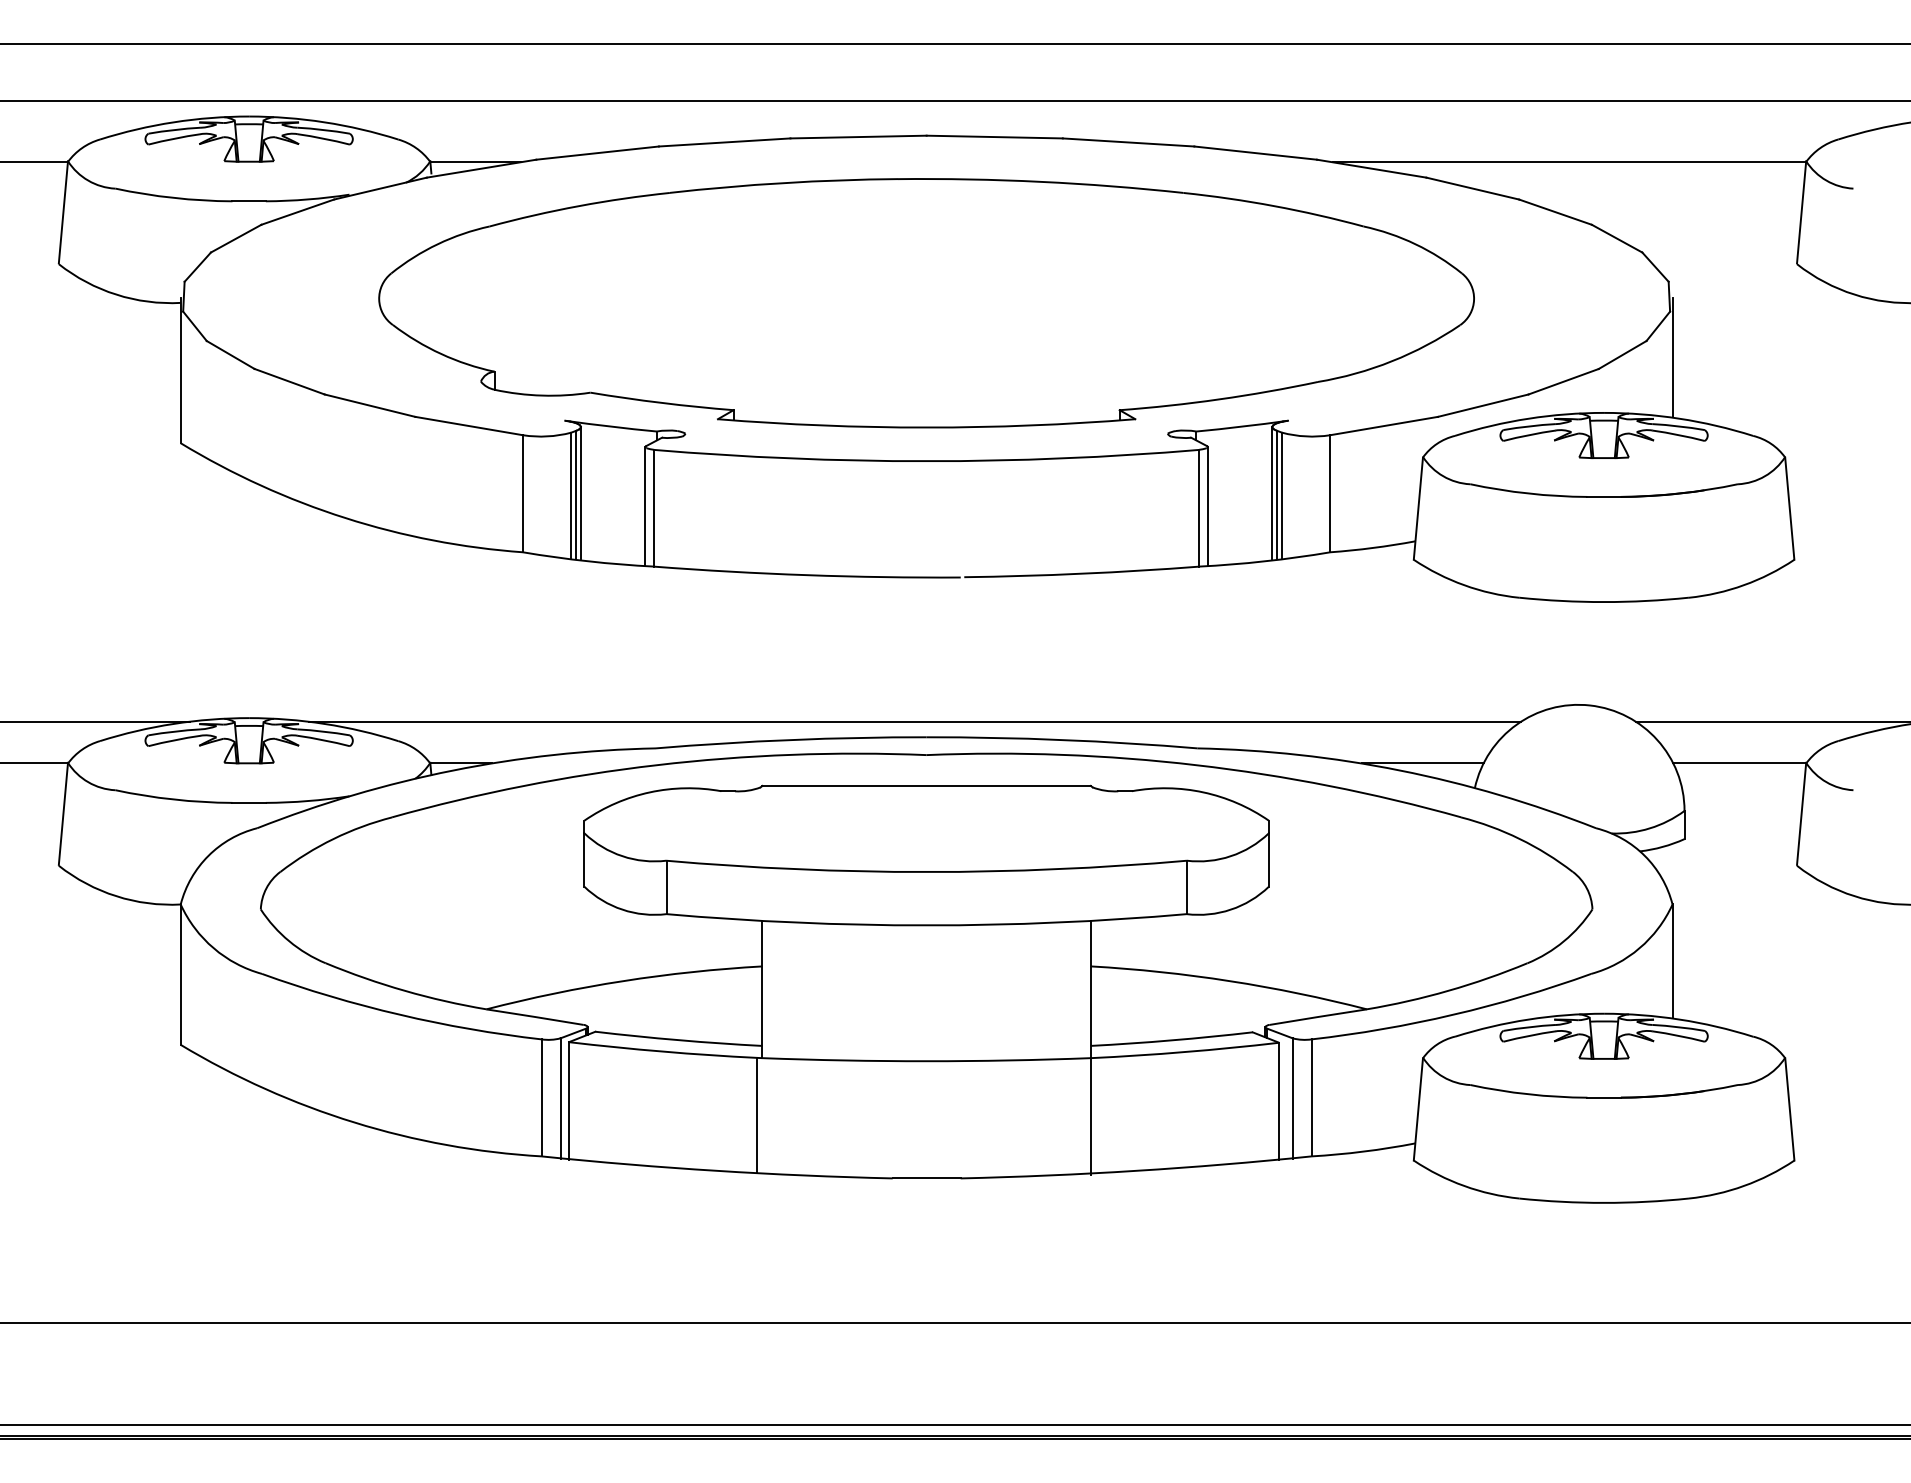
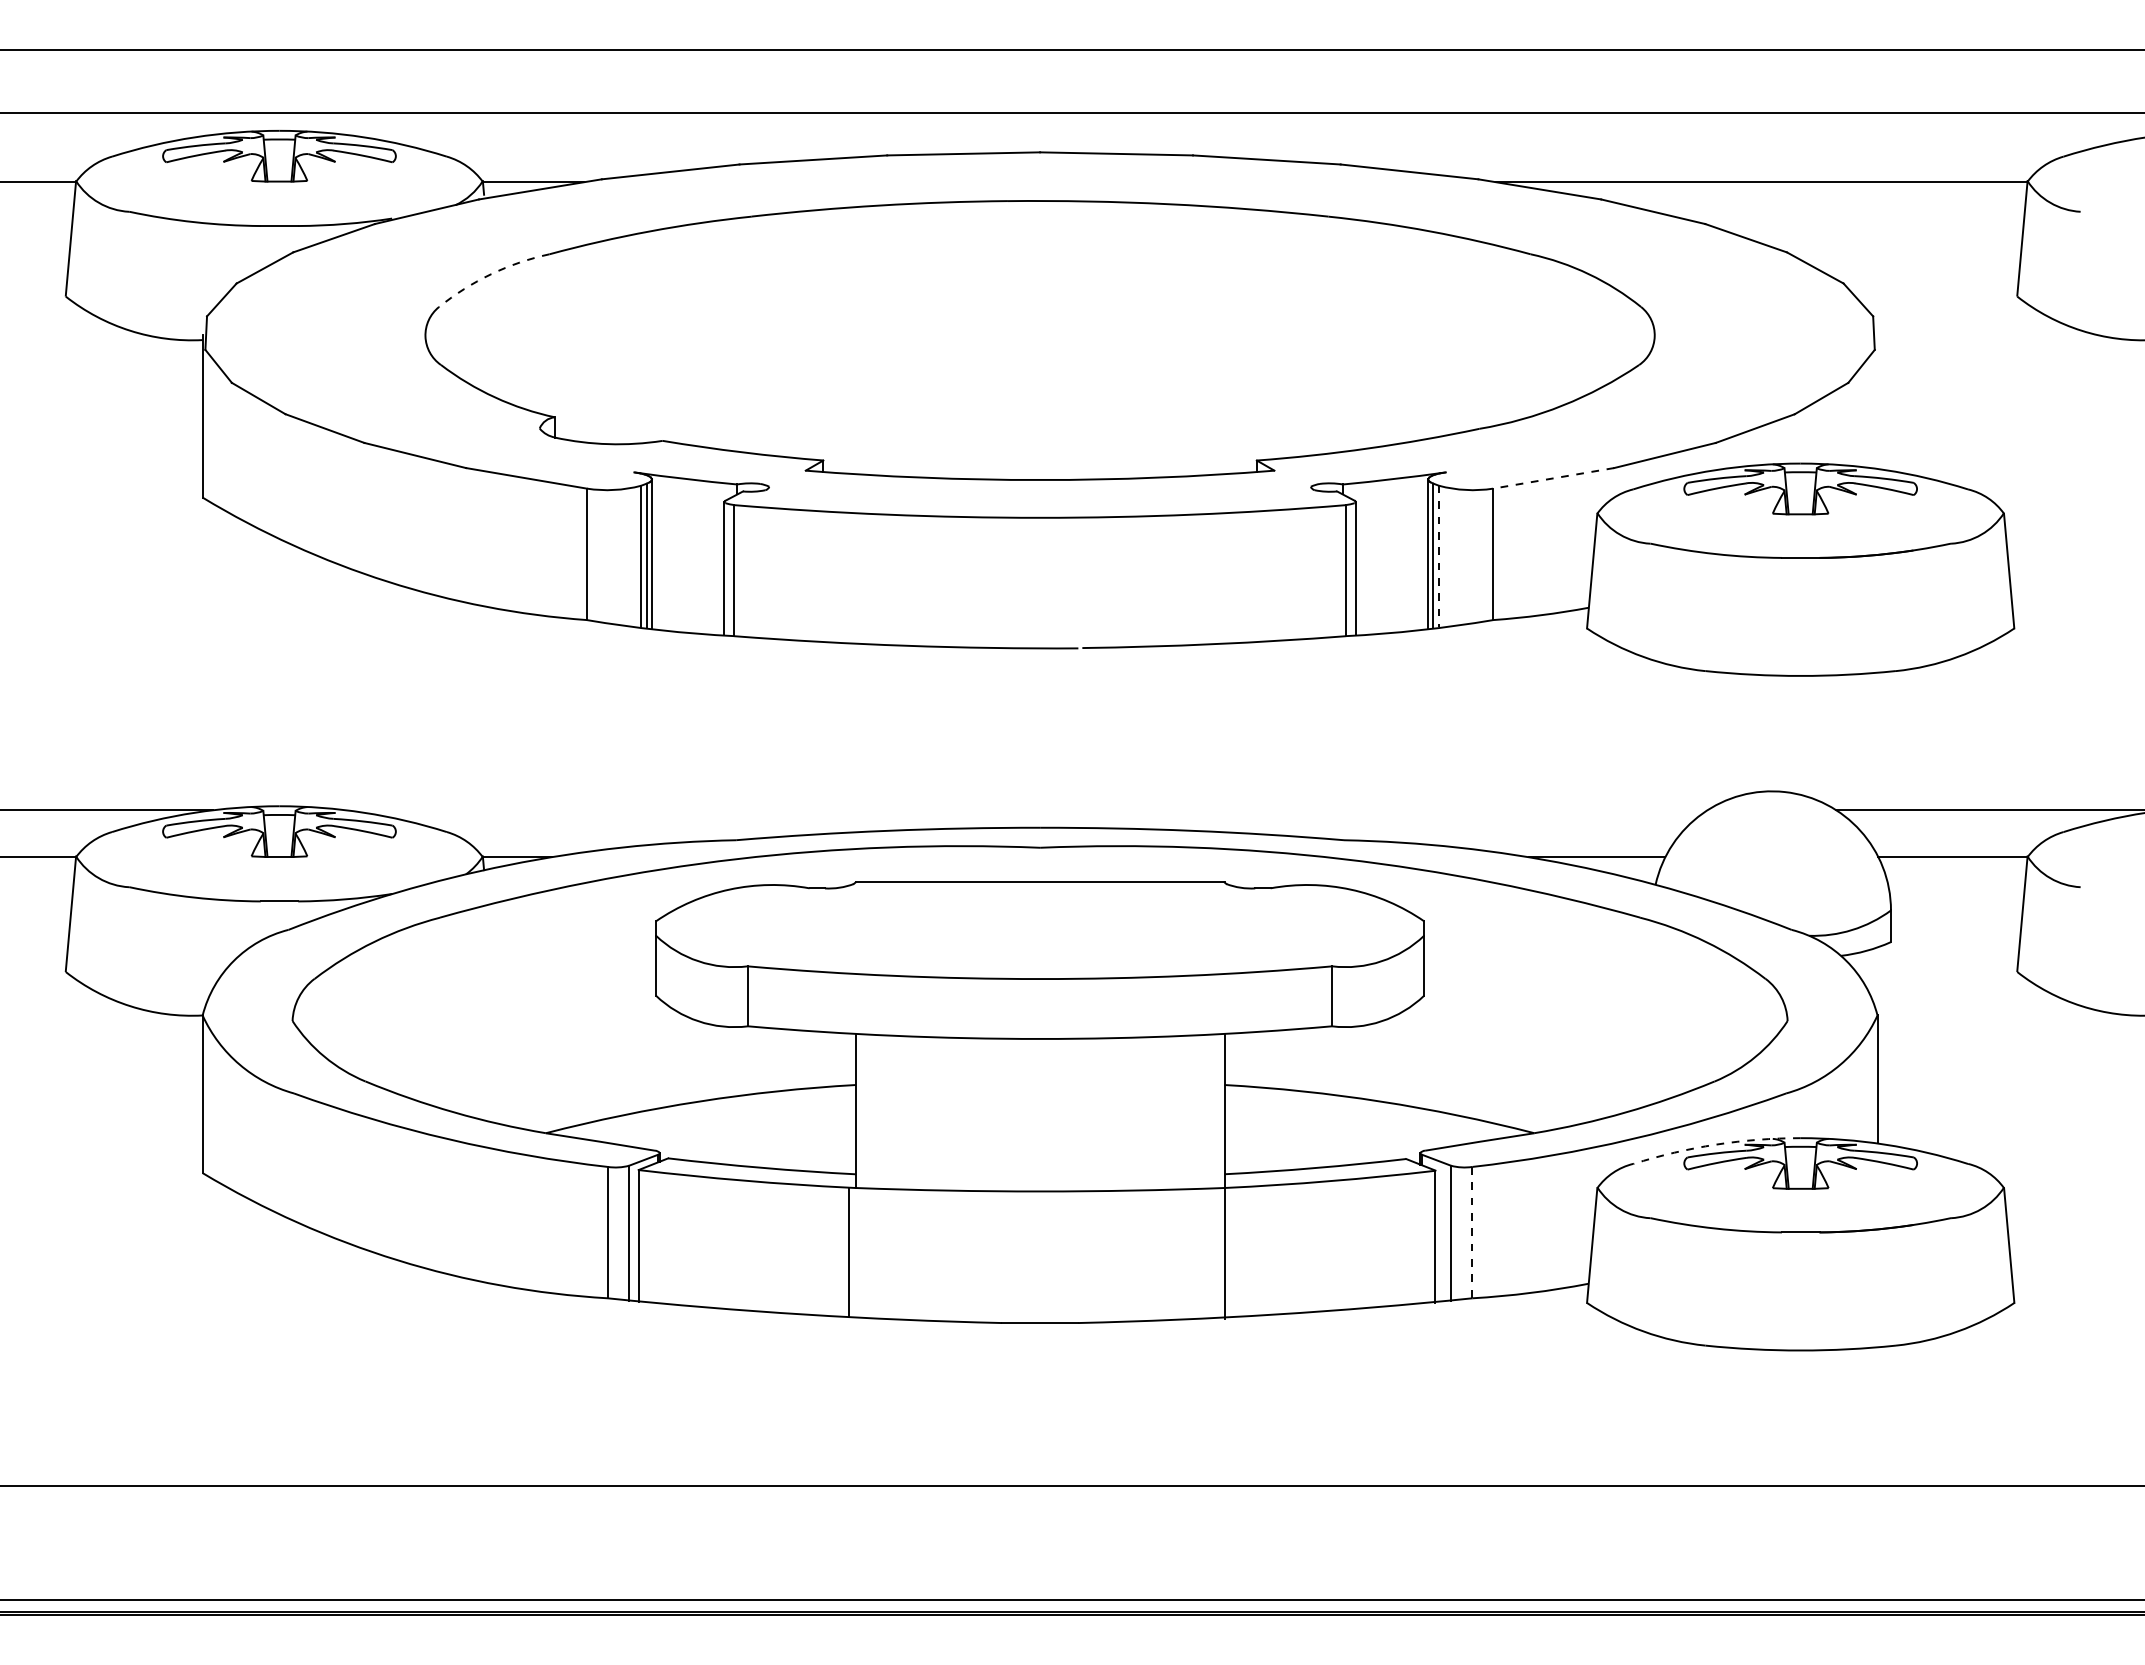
arc: (438, 244) -> (491, 274), solid -> dashed
line: (1672, 357) -> (1877, 401), removed
line: (1383, 426) -> (1553, 478), solid -> dashed
line: (1282, 495) -> (1439, 556), solid -> dashed
line: (914, 721) -> (1026, 810), removed
arc: (1529, 1019) -> (1716, 1144), solid -> dashed
line: (1311, 1097) -> (1472, 1232), solid -> dashed

